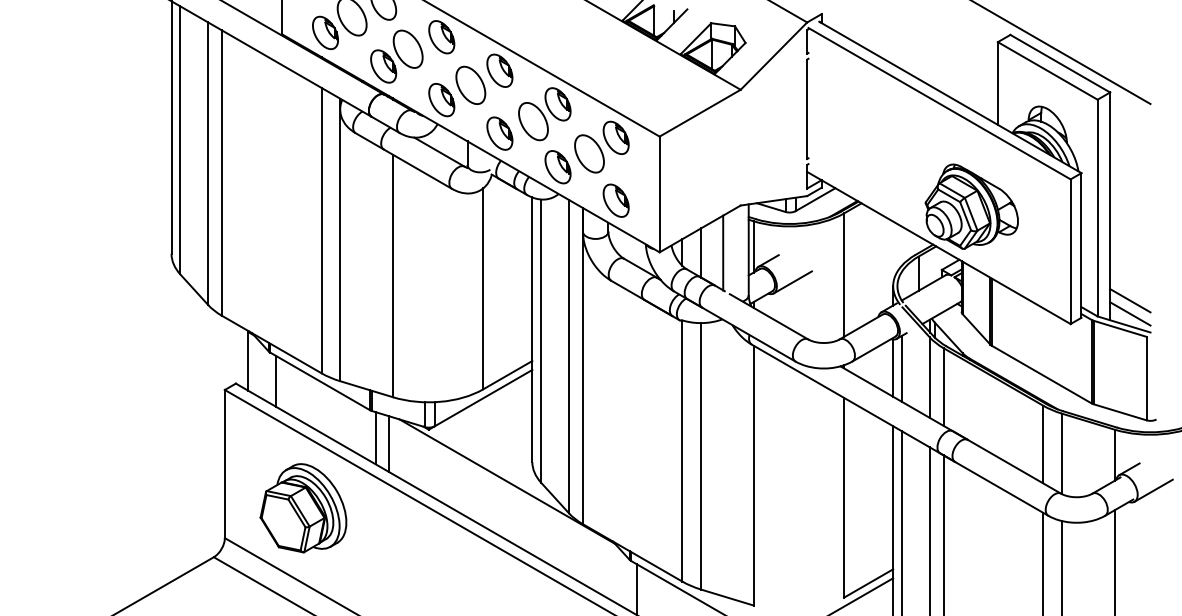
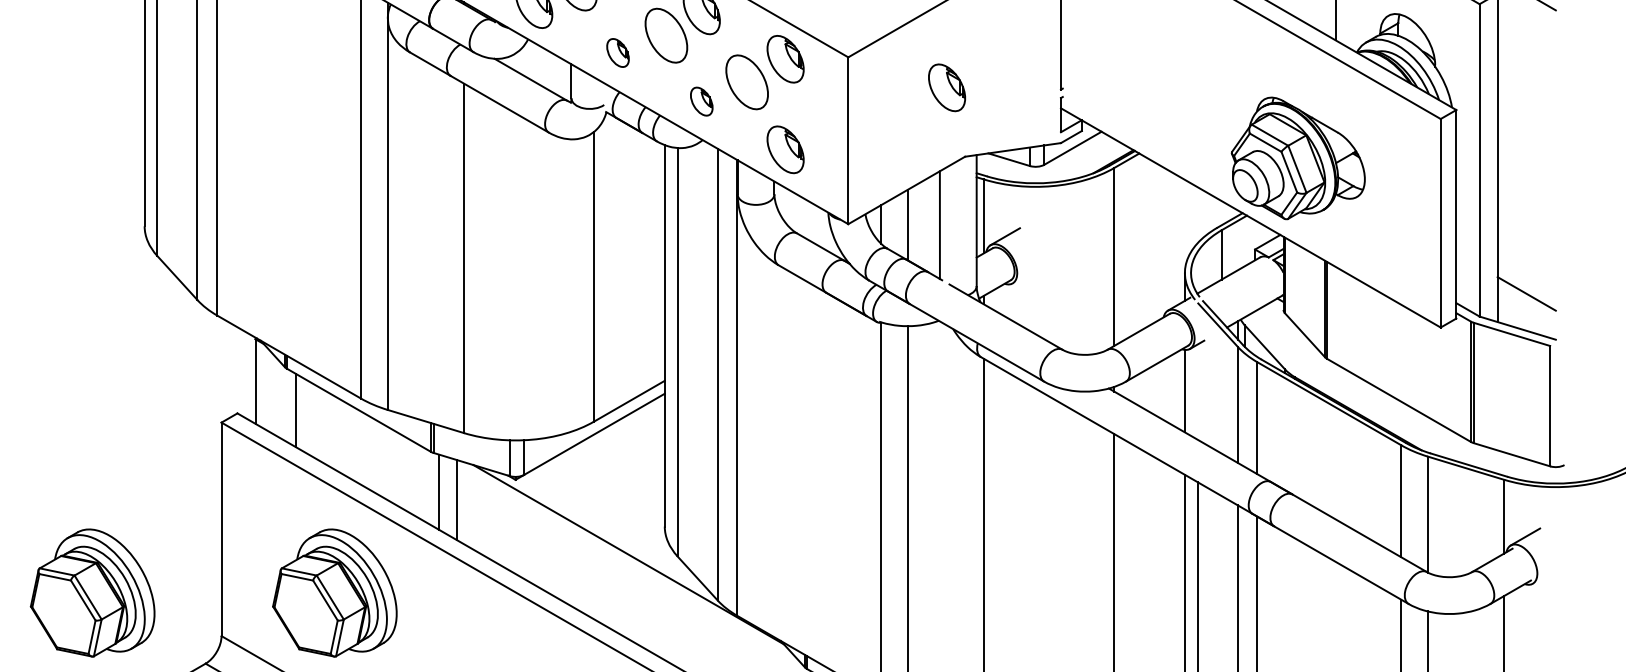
part: (499, 133) -> (617, 52), size x0.6
part: (727, 157) -> (946, 87), added
part: (557, 167) -> (701, 101), size x0.6
line: (792, 282) -> (1039, 267), removed
line: (1130, 313) -> (1527, 312), removed
line: (902, 368) -> (1198, 391), removed
line: (1153, 490) -> (1560, 567), removed
part: (135, 508) -> (92, 593), added

